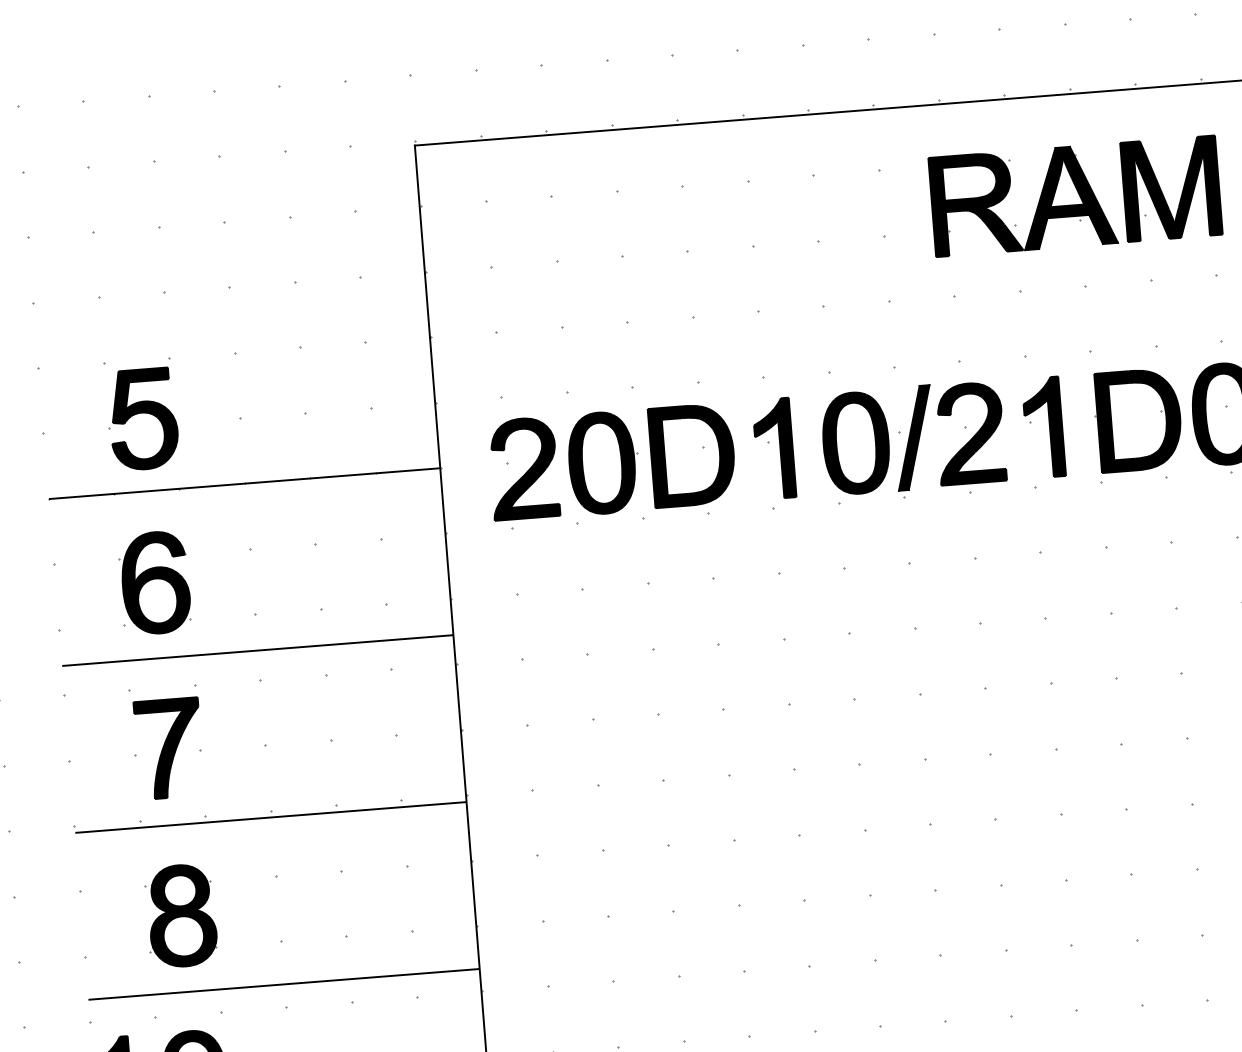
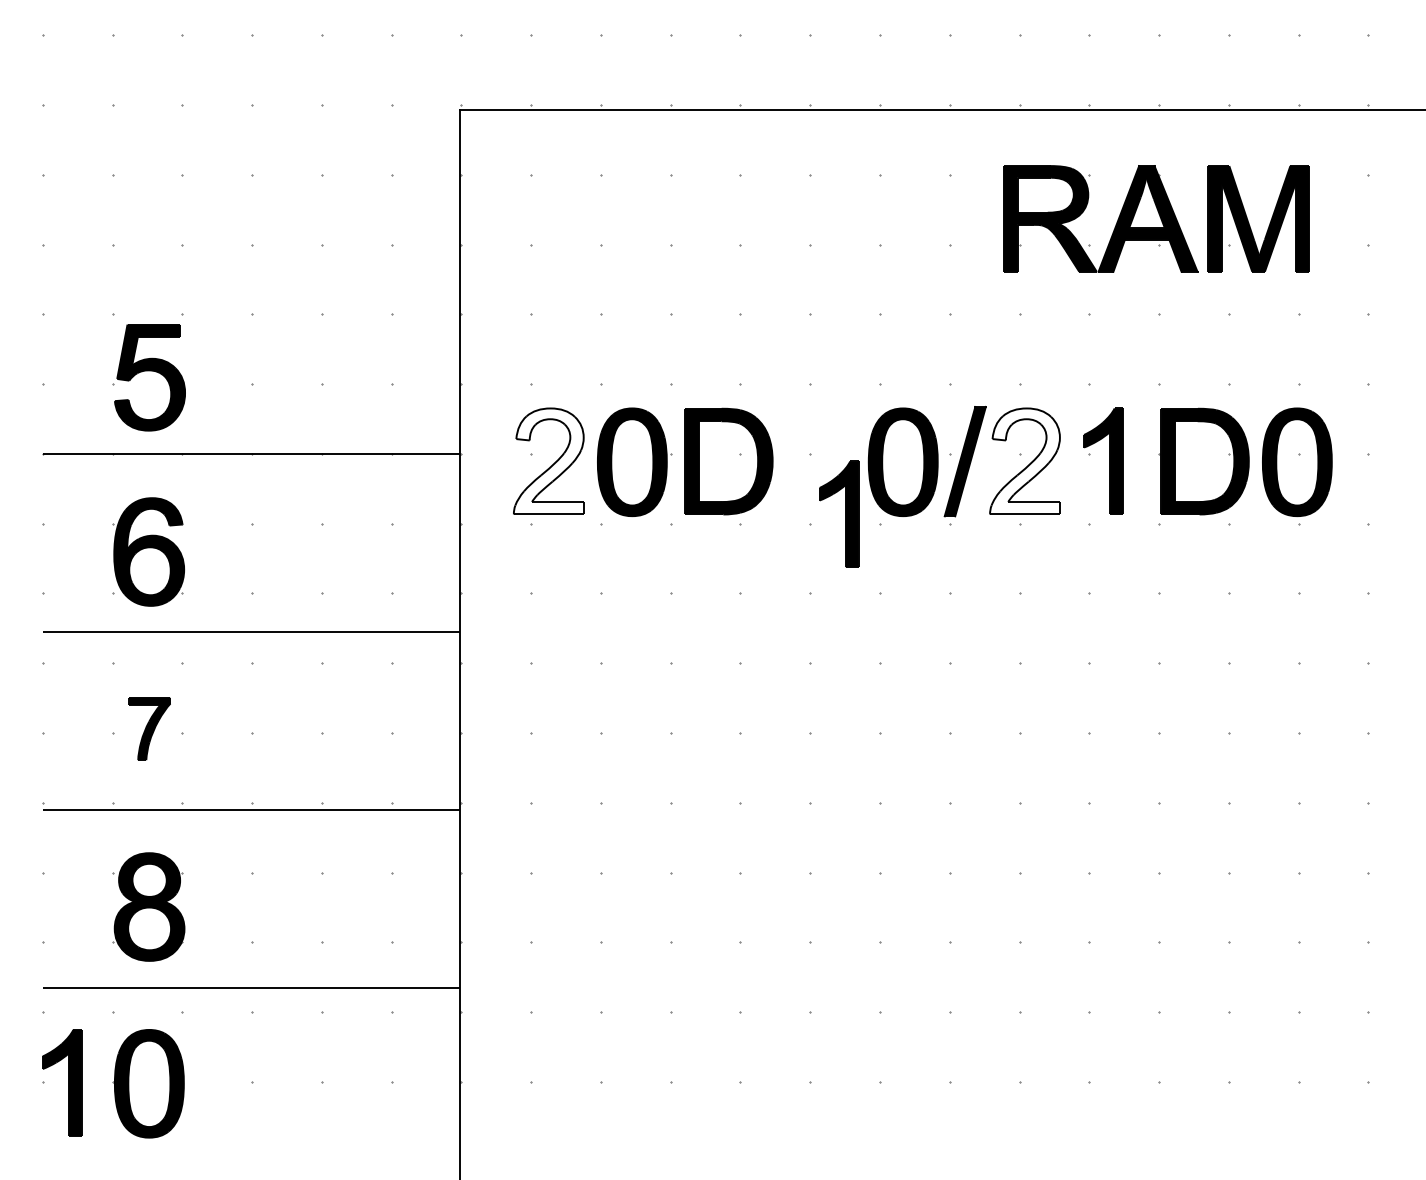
fill: (970, 433) -> (1025, 461), removed
part: (774, 447) -> (839, 513), moved
fill: (523, 468) -> (548, 461), removed
part: (168, 748) -> (149, 728), size x0.6

